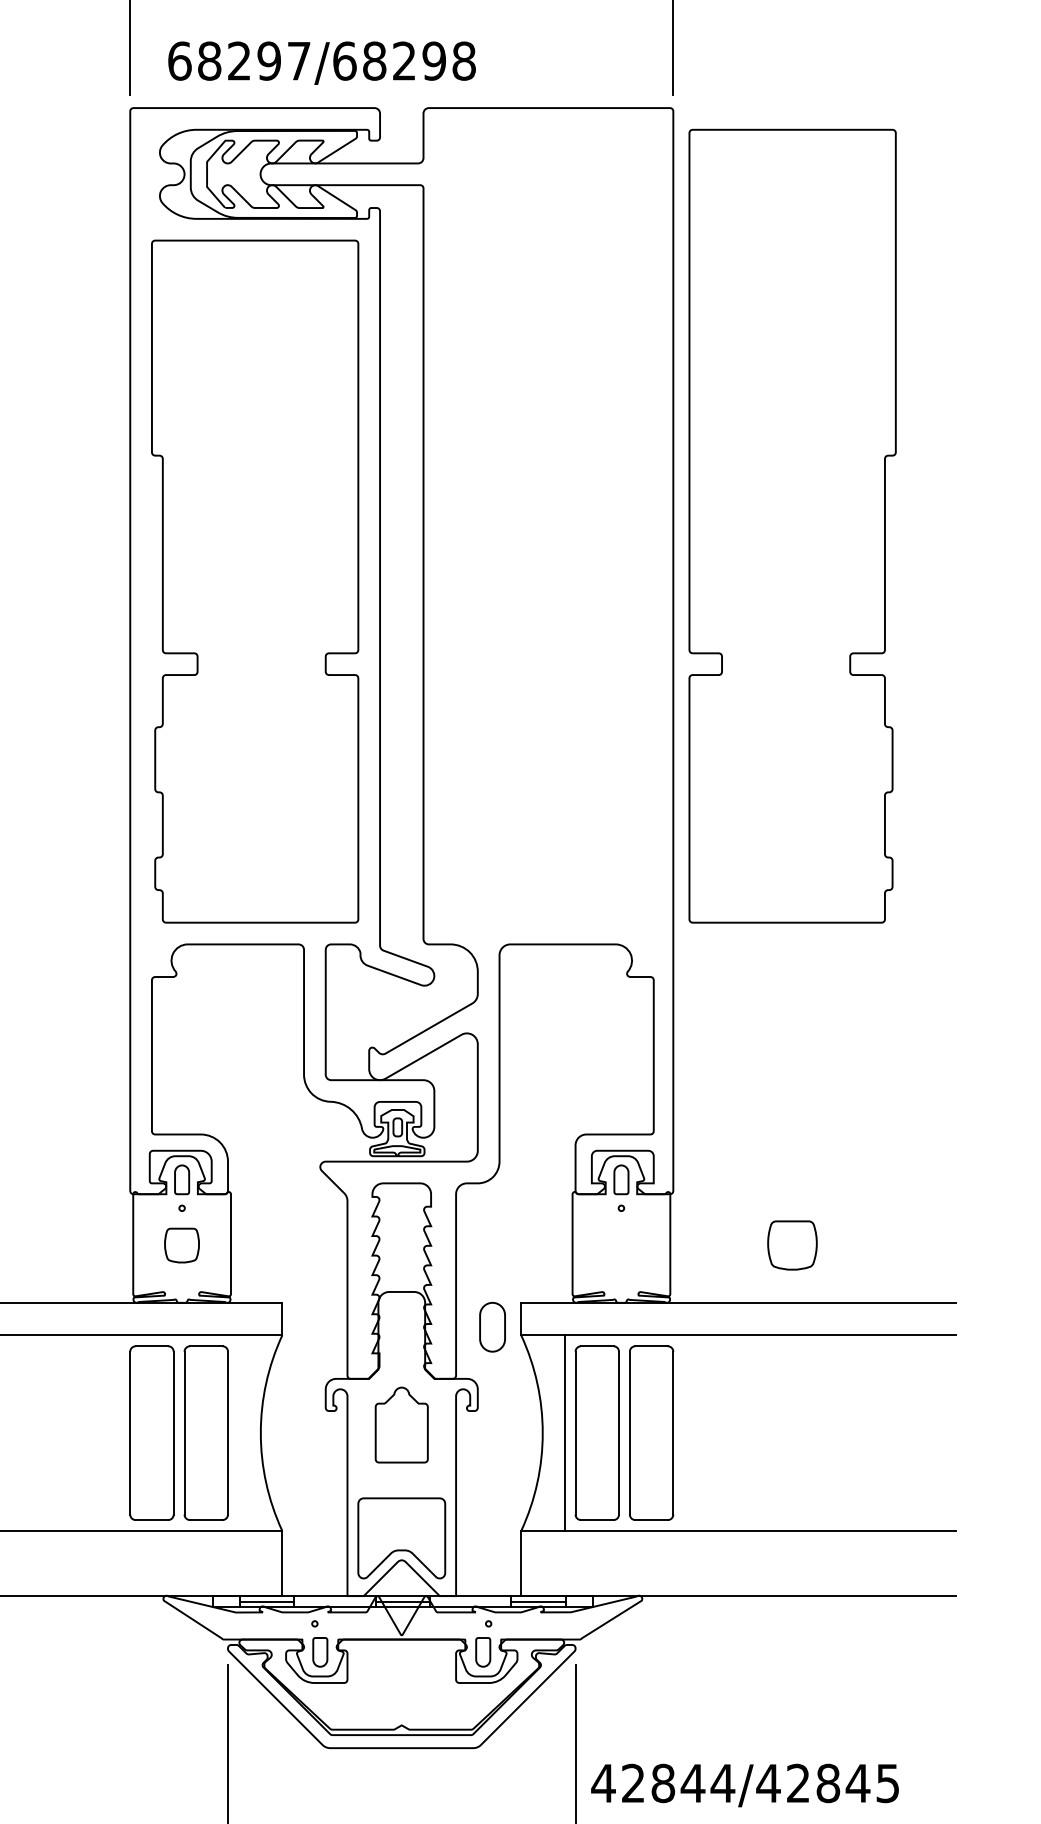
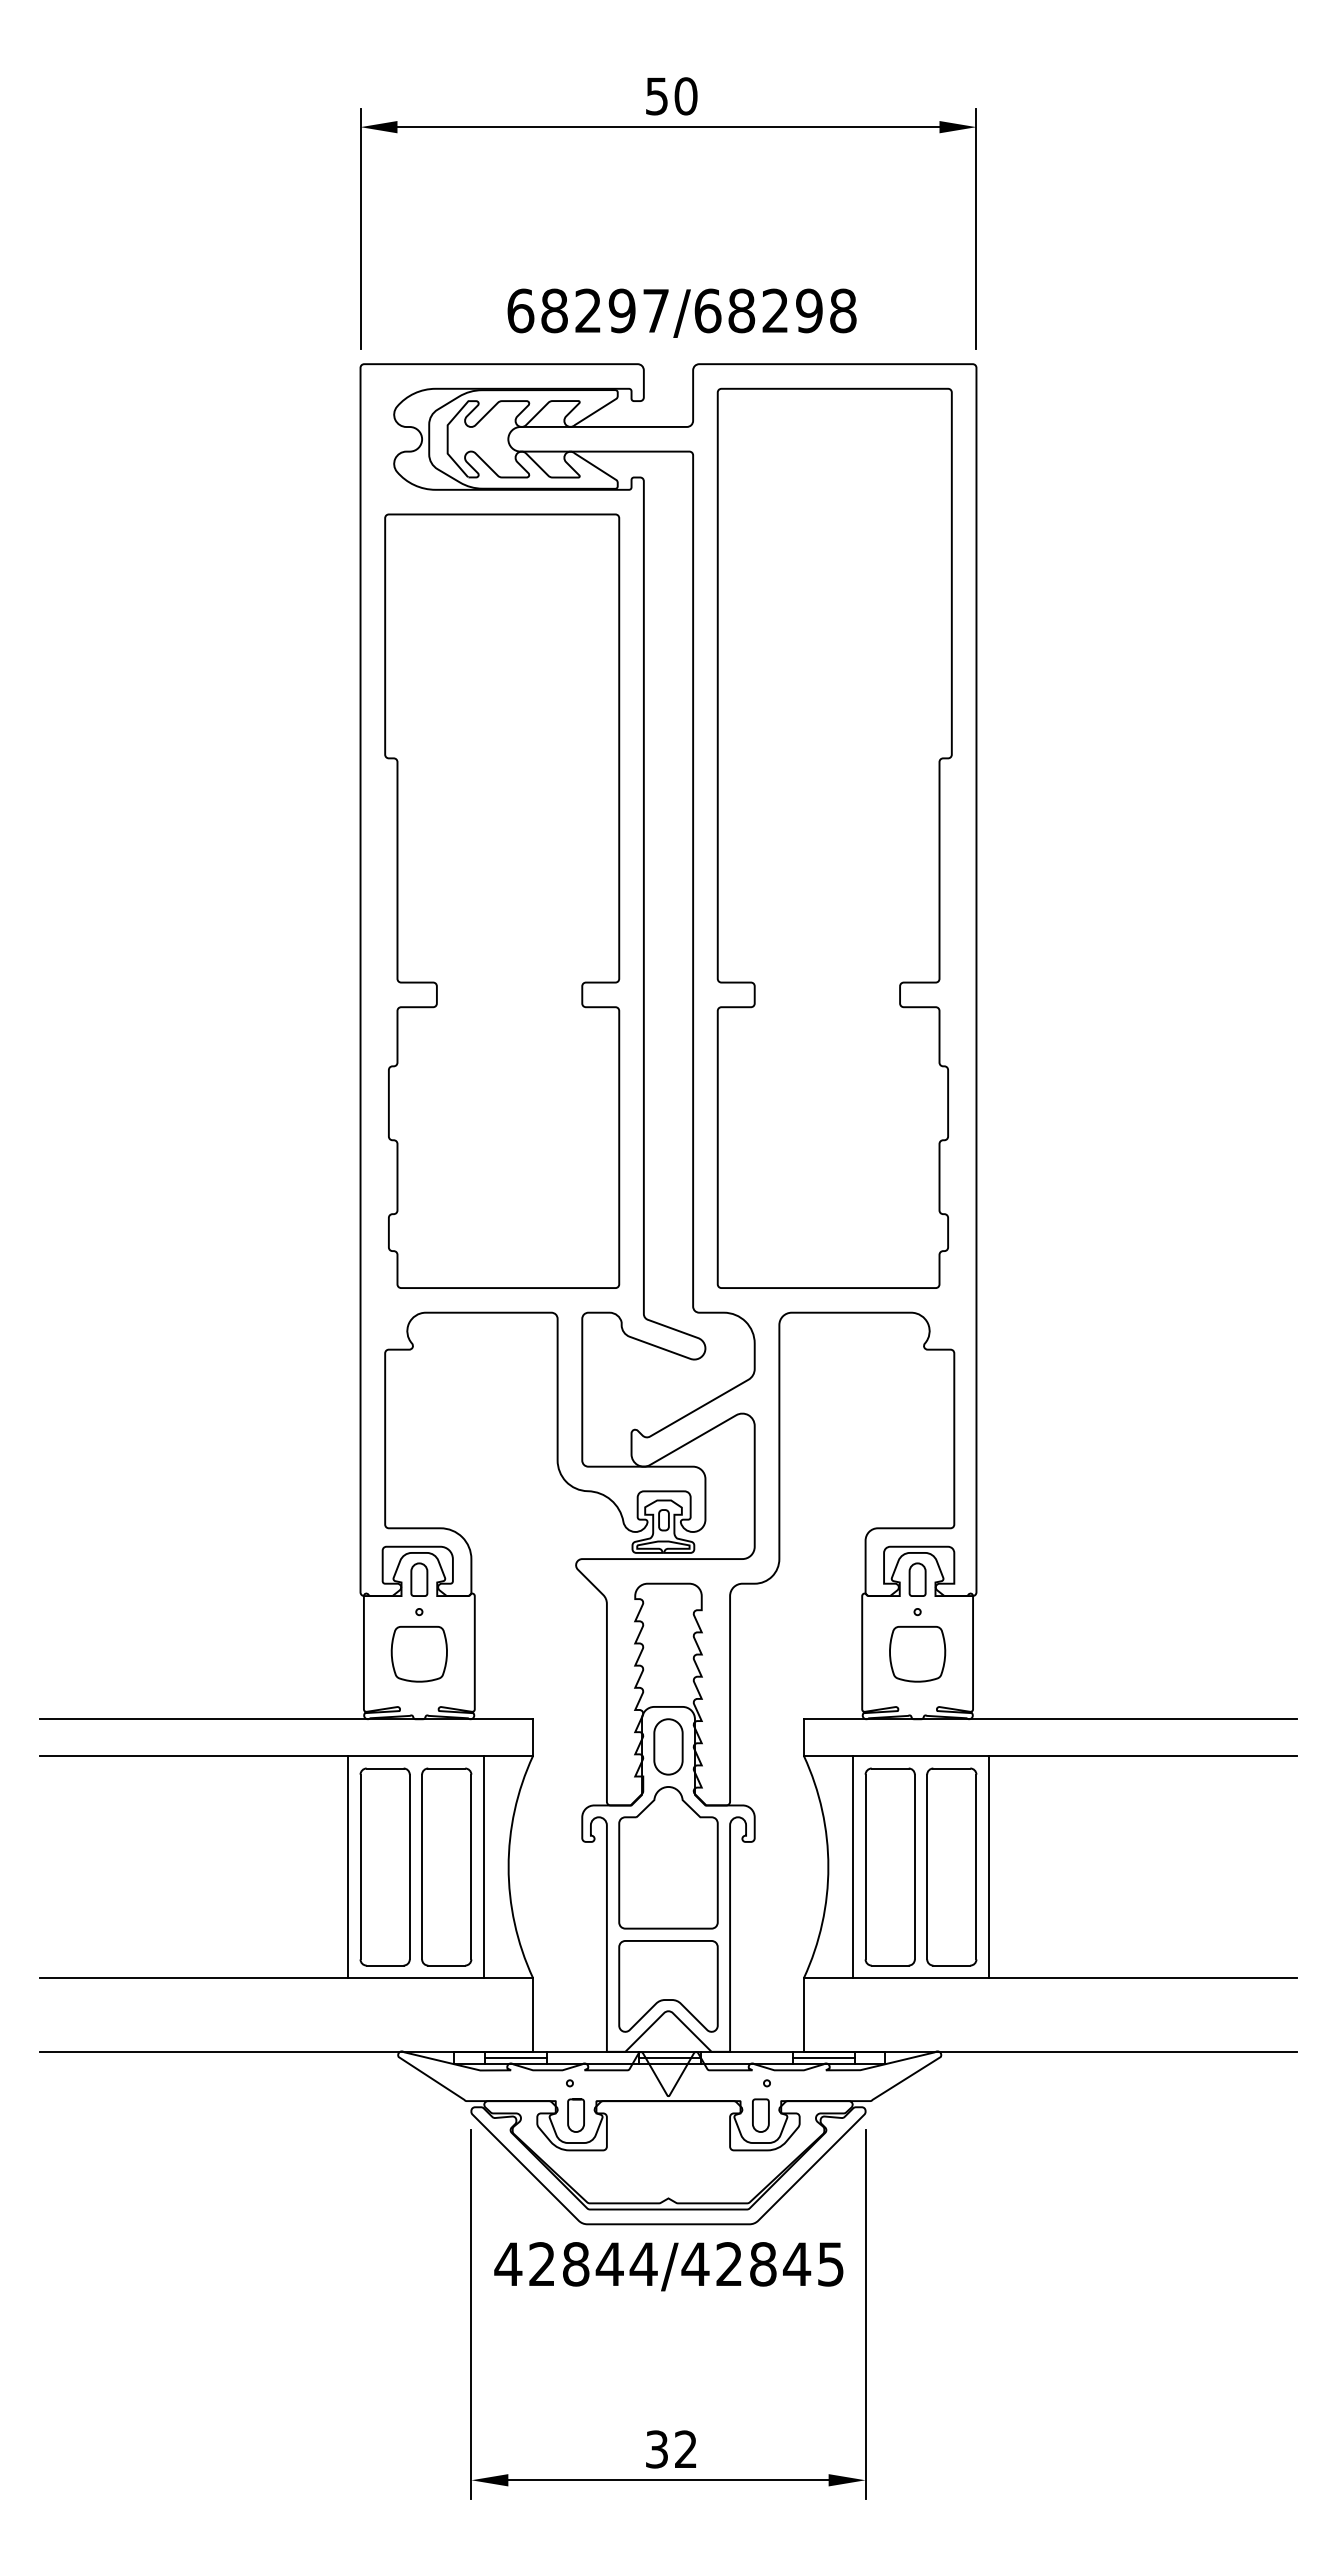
text: (321, 62) -> (681, 312), moved
part: (792, 525) -> (834, 837), moved
part: (181, 1245) -> (418, 1654), size x1.43
part: (792, 1245) -> (917, 1654), moved
part: (492, 1326) -> (668, 1746), moved
part: (401, 1424) -> (668, 1857), size x1.67
line: (119, 1432) -> (348, 1866), added
line: (238, 1432) -> (483, 1866), added
line: (683, 1432) -> (988, 1866), added
text: (744, 1785) -> (668, 2266), moved

